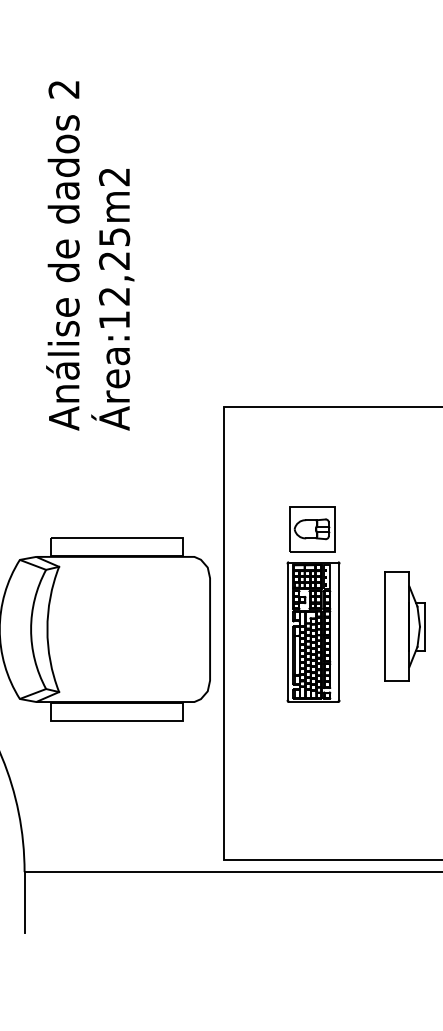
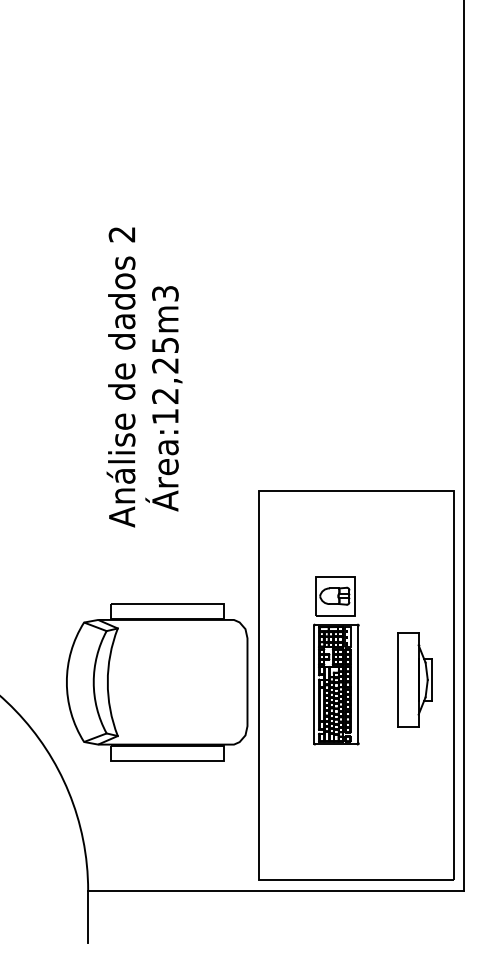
text: (114, 176) -> (165, 293), Área:12,25m2 -> Área:12,25m3
text: (62, 255) -> (120, 377), moved

